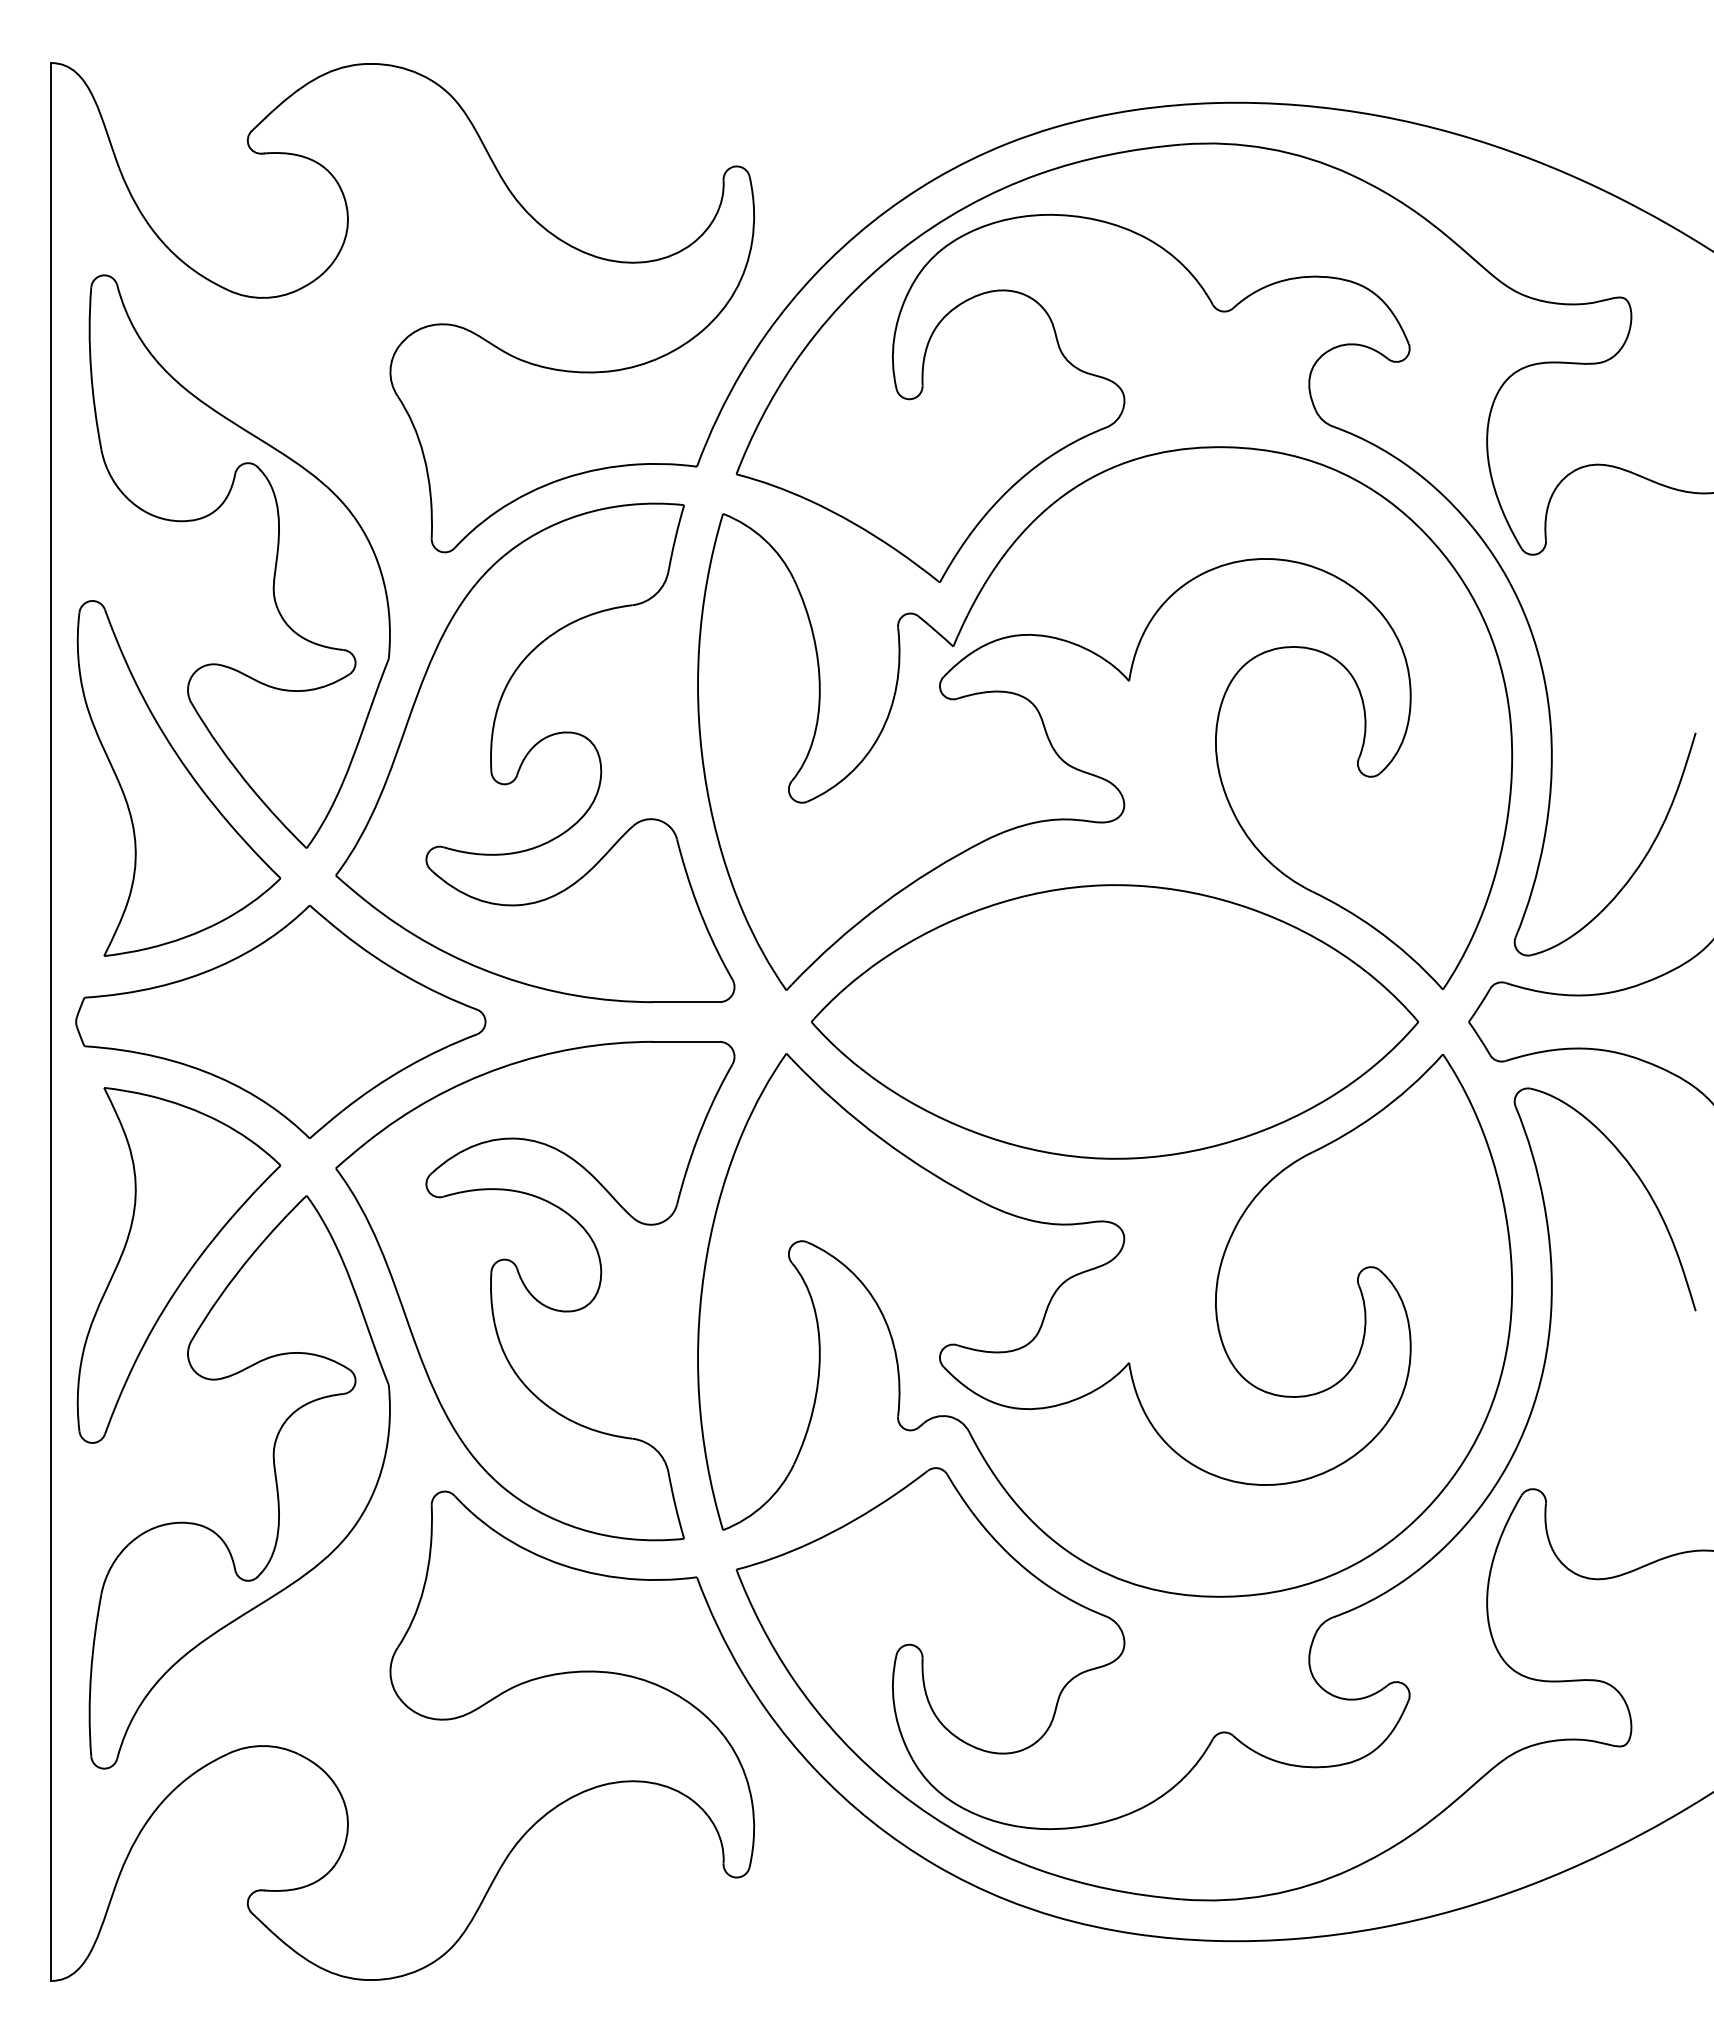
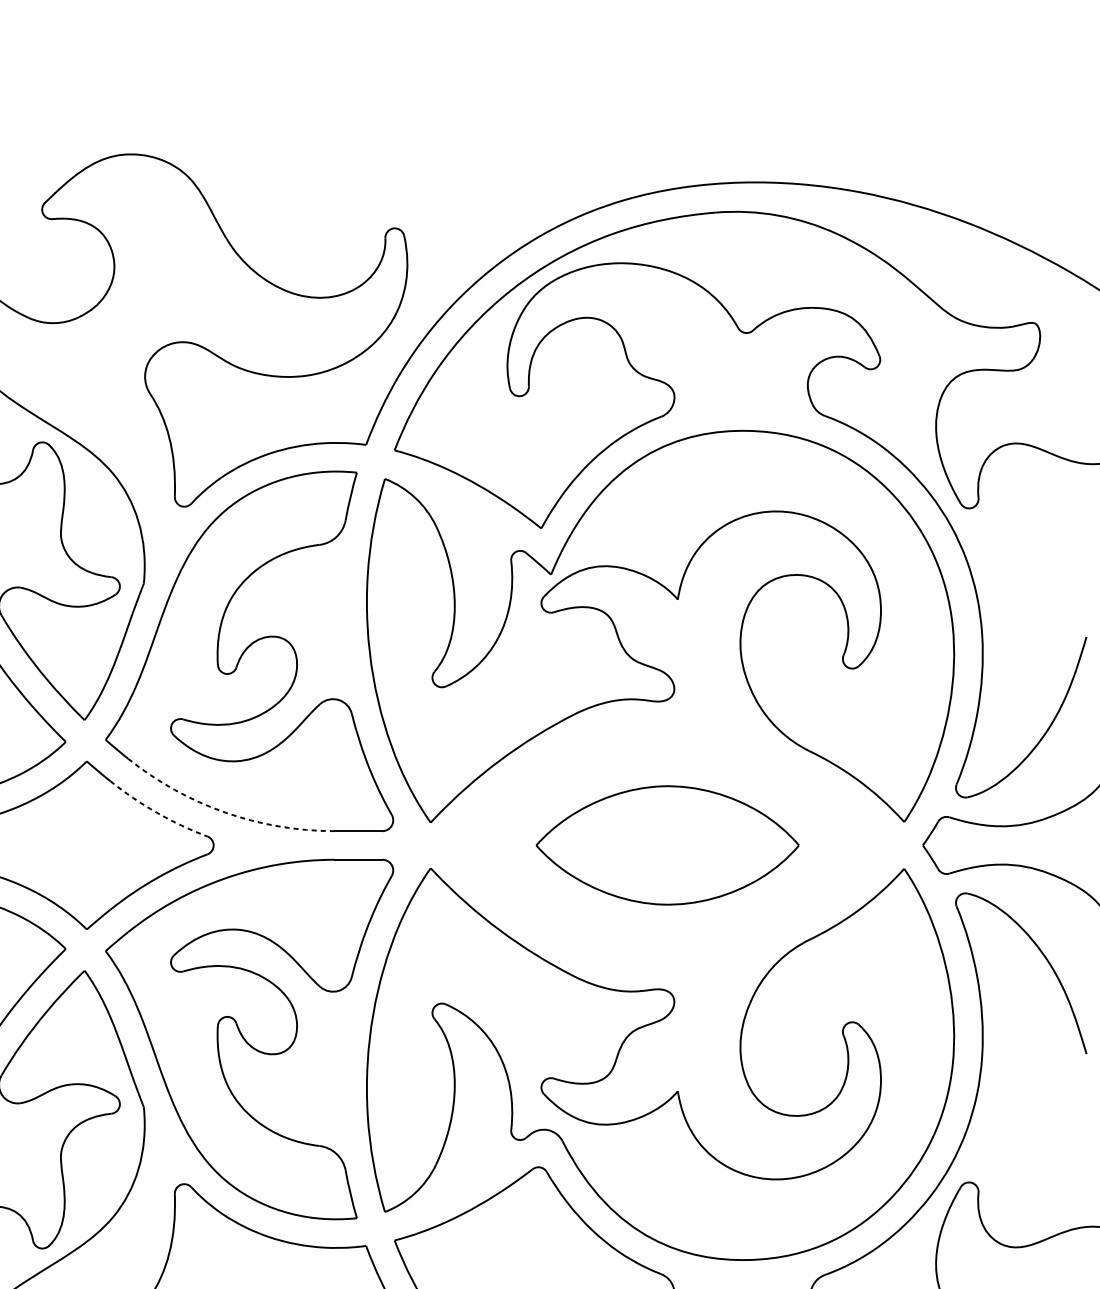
arc: (406, 976) -> (156, 812), solid -> dashed
arc: (501, 976) -> (225, 812), solid -> dashed
part: (1114, 1021) -> (667, 845), size x0.6

